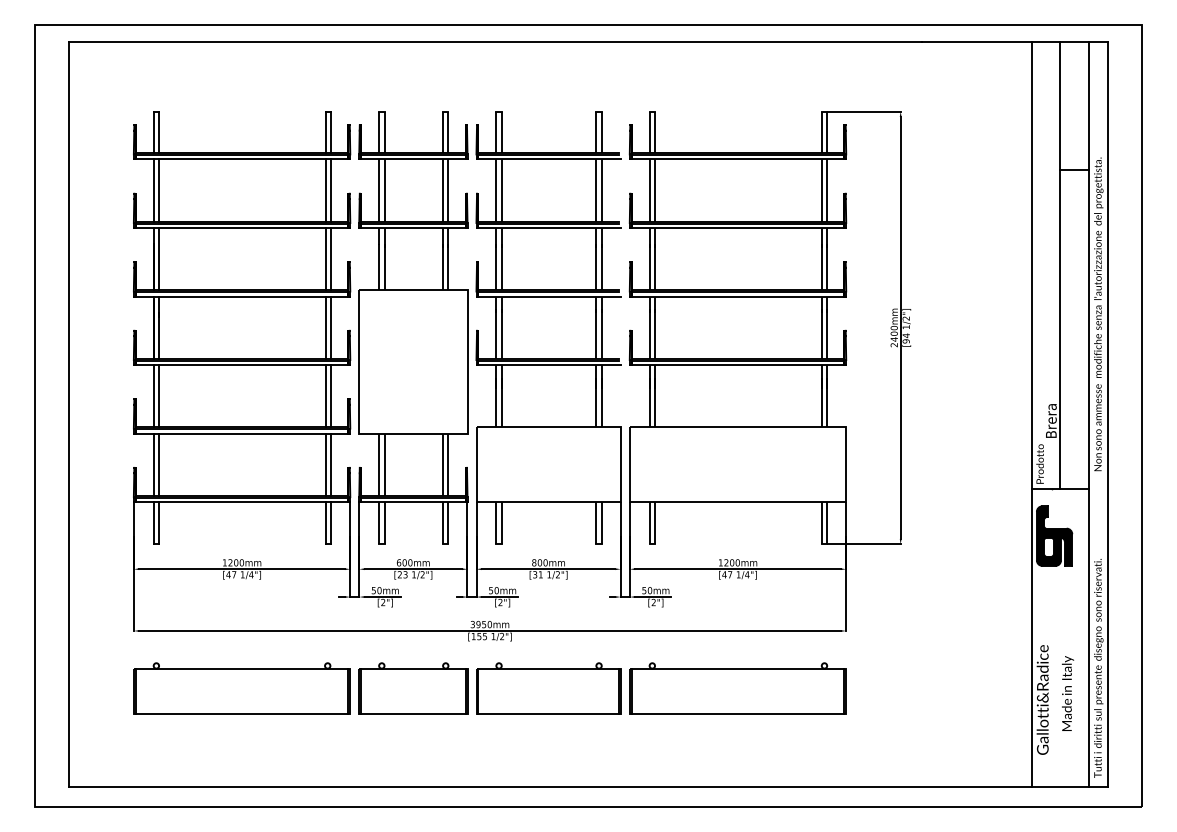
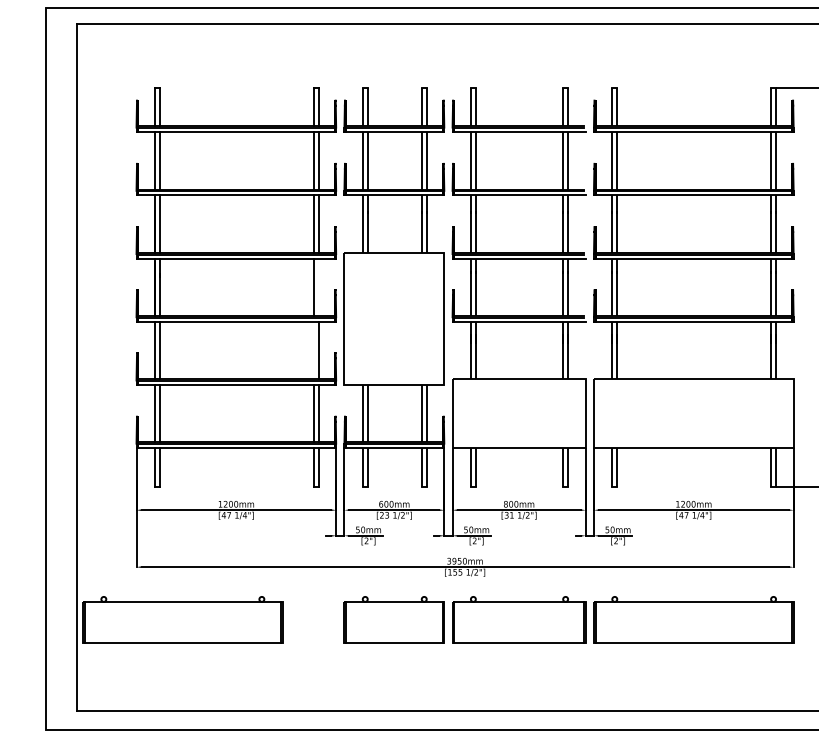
line: (331, 327) -> (318, 287), removed
line: (325, 396) -> (313, 350), removed
part: (241, 688) -> (182, 620), moved

